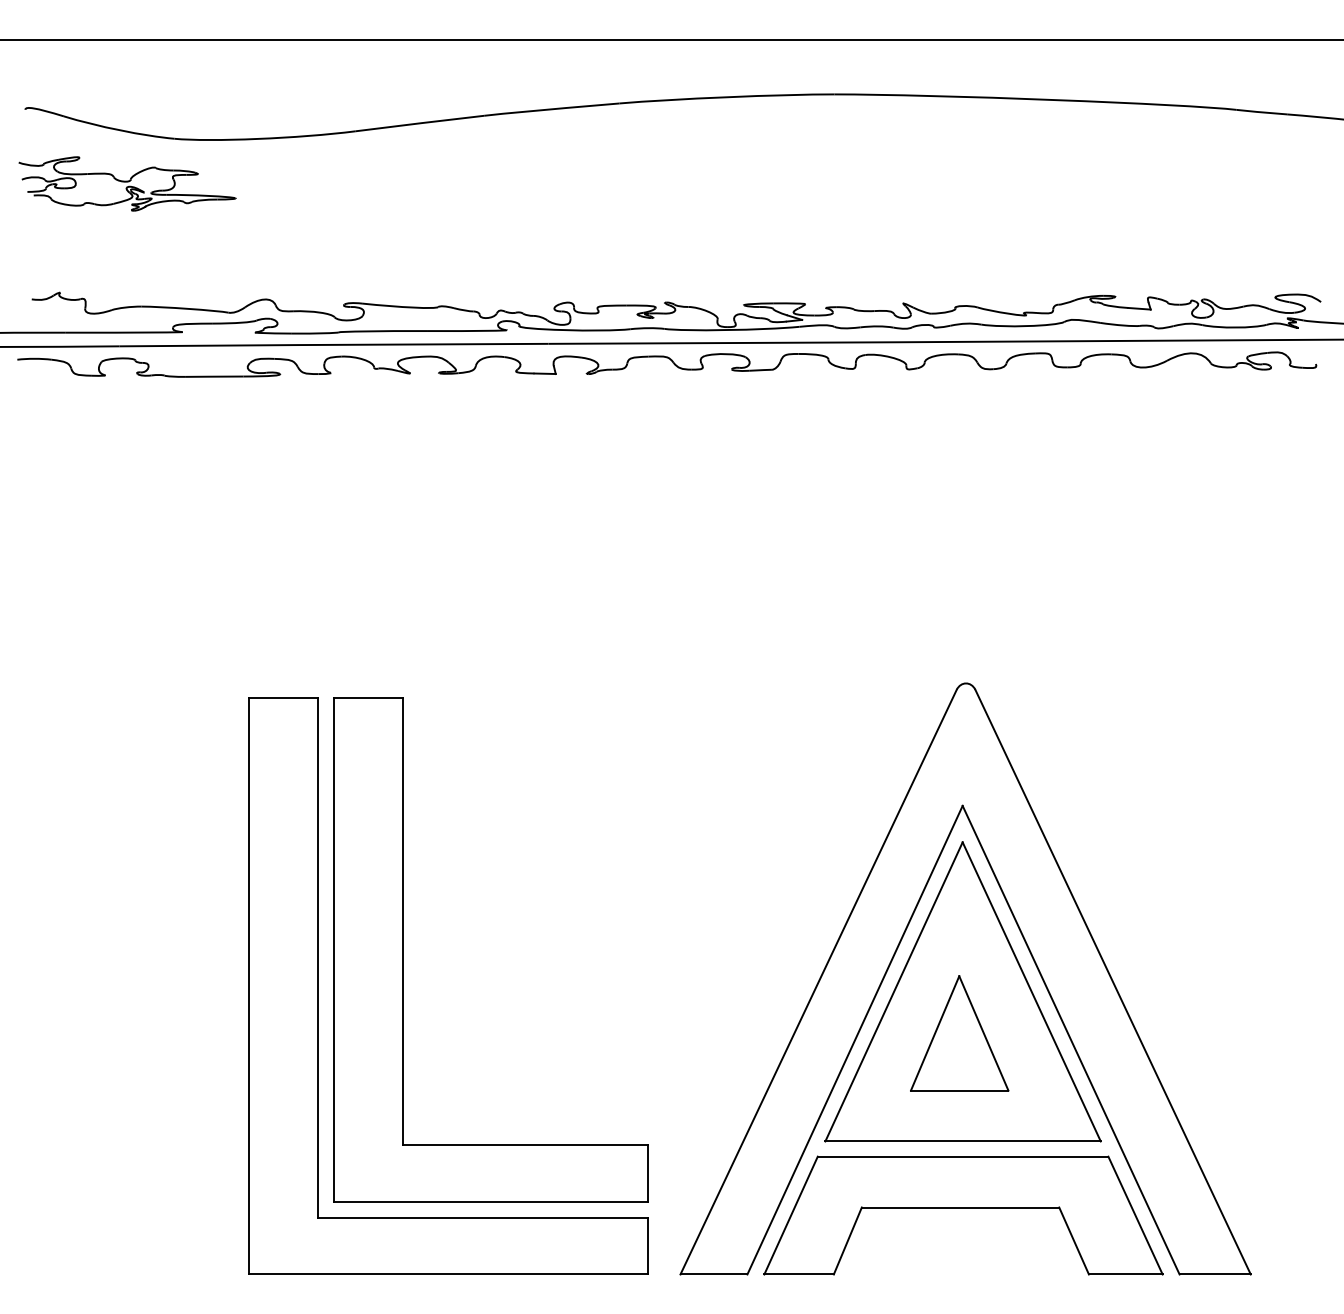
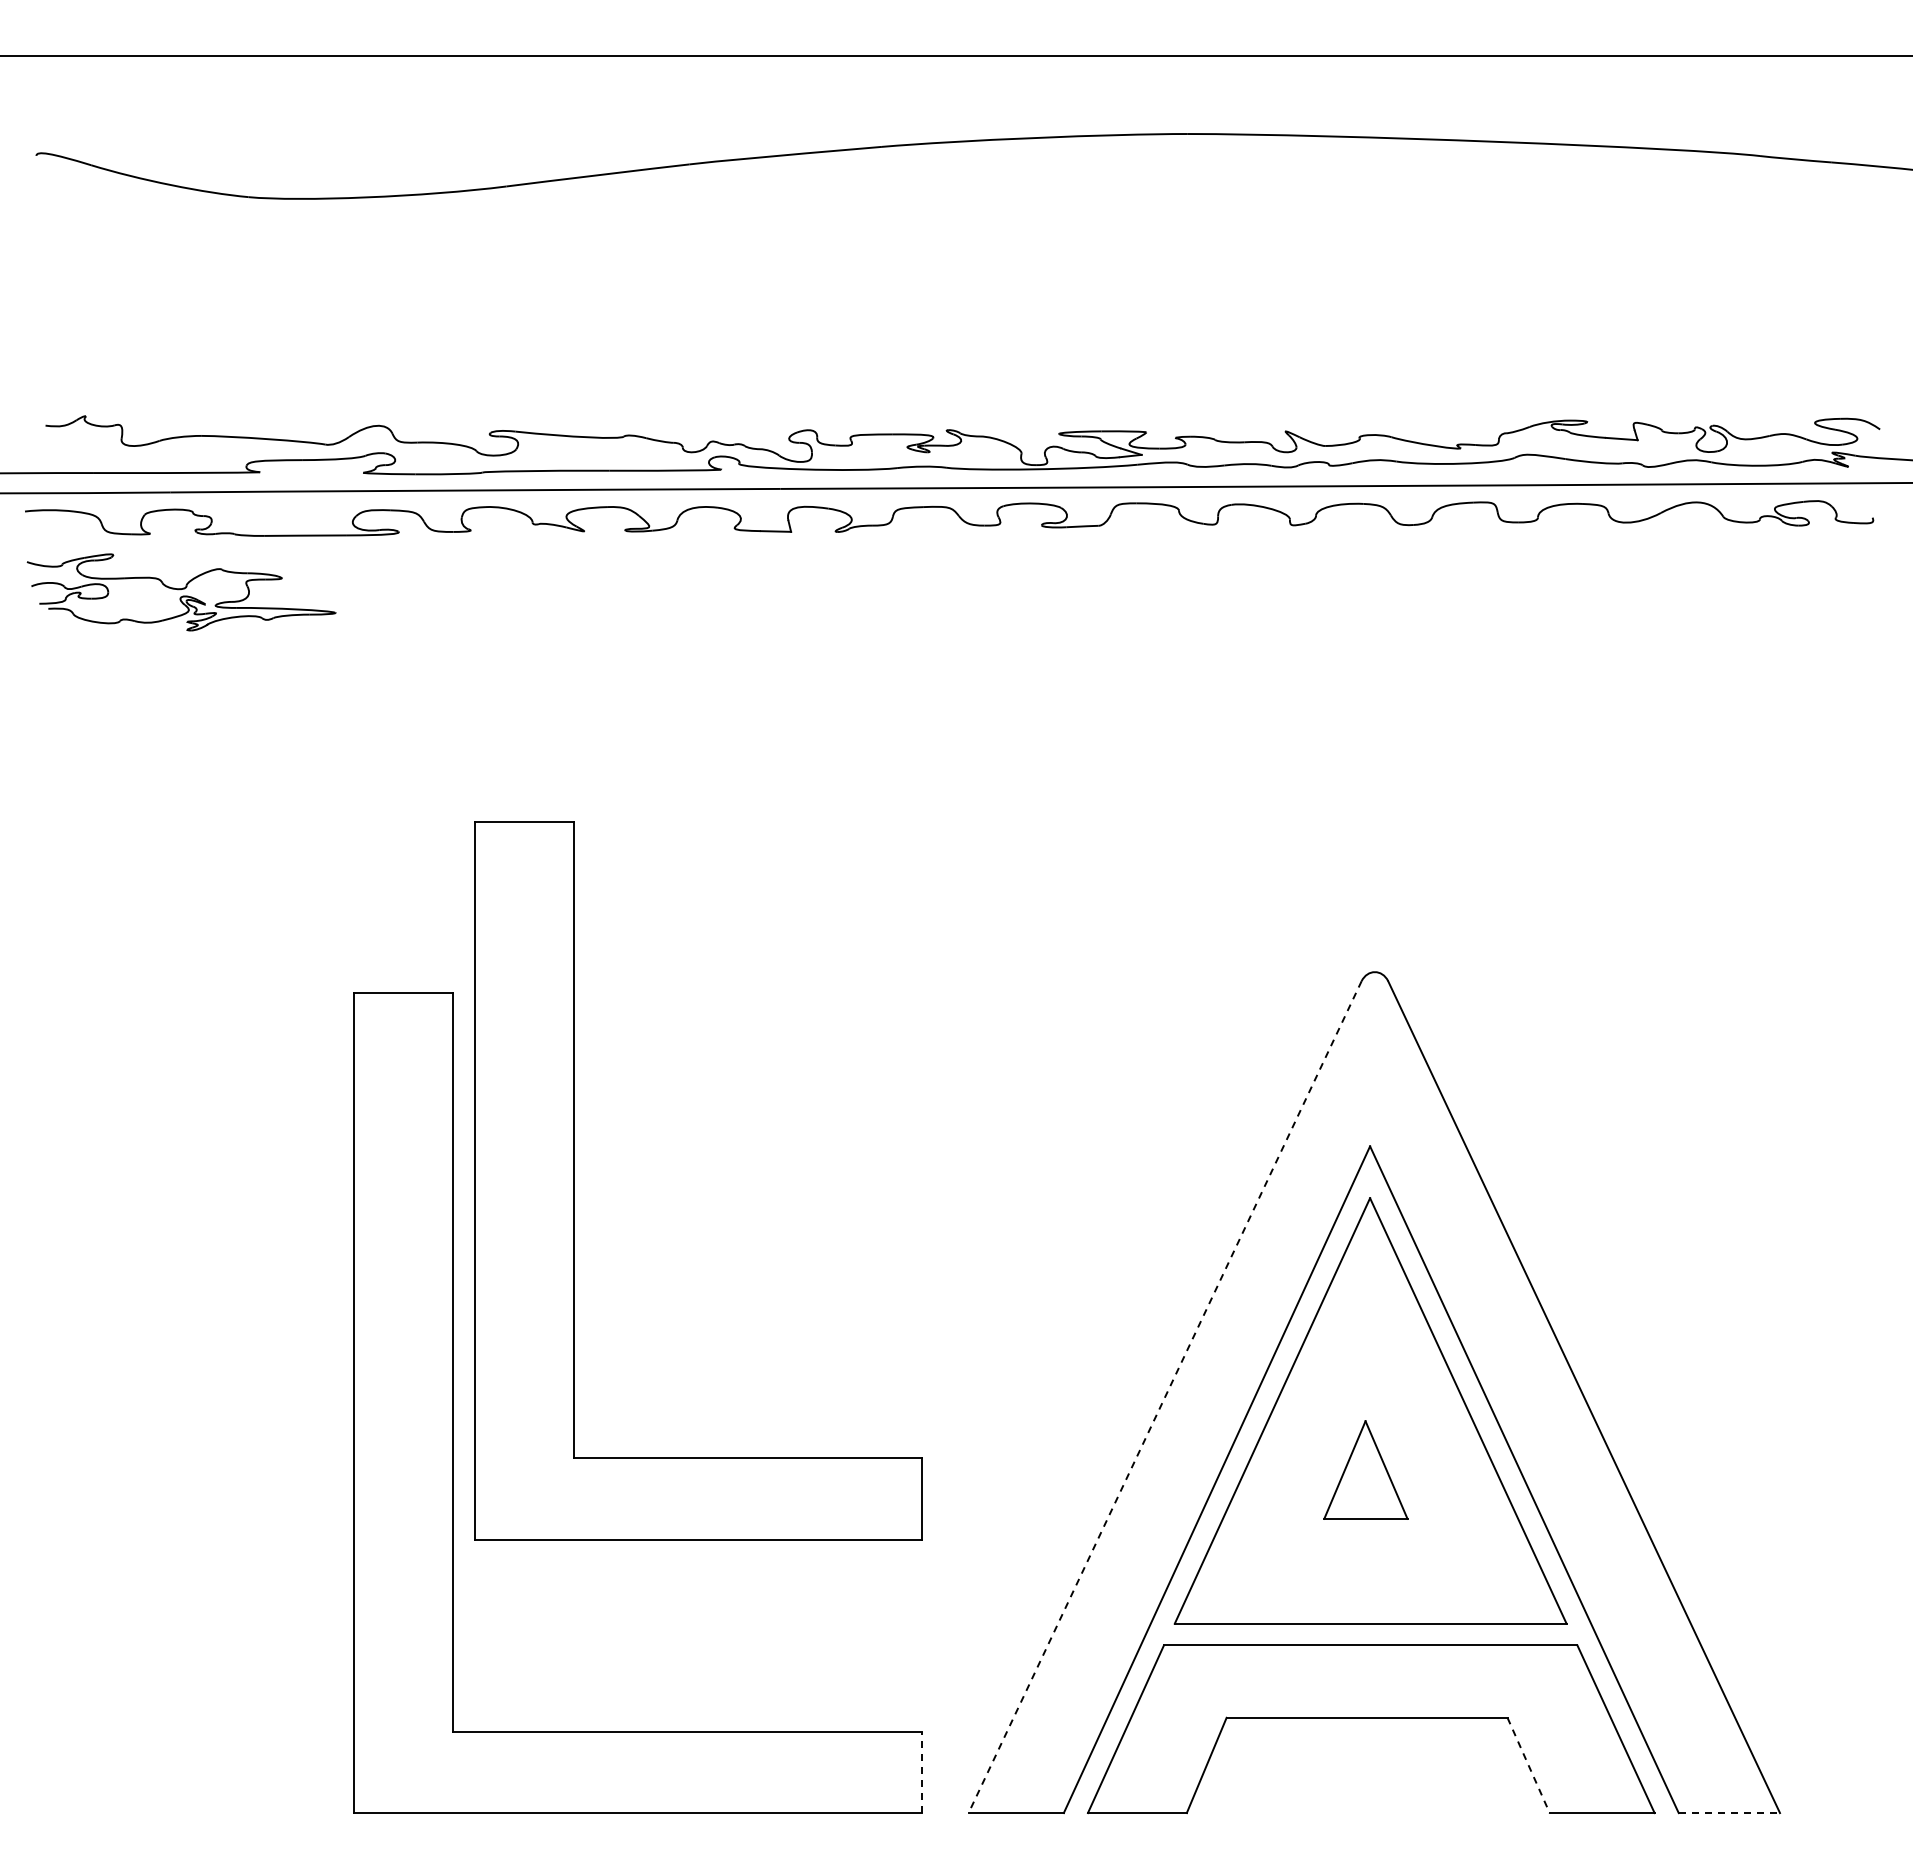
part: (127, 184) -> (181, 592), moved
part: (403, 950) -> (574, 1180), moved
line: (818, 982) -> (1164, 1397), solid -> dashed
part: (959, 1032) -> (1365, 1469), size x0.6
line: (1074, 1241) -> (1528, 1765), solid -> dashed
line: (648, 1245) -> (922, 1772), solid -> dashed
line: (1215, 1274) -> (1729, 1813), solid -> dashed

